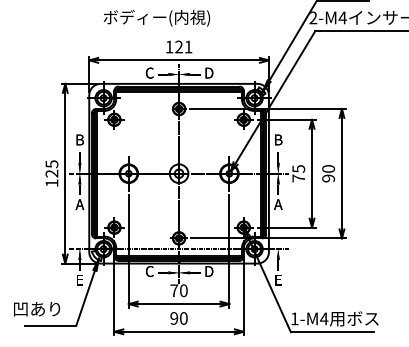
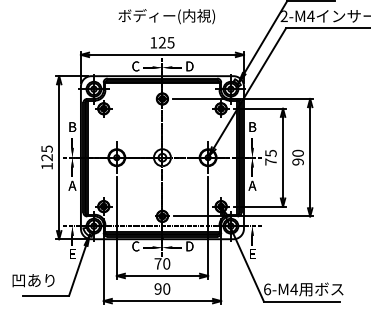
text: (156, 17) -> (166, 15), moved
text: (188, 46) -> (170, 42), 121 -> 125
text: (294, 318) -> (267, 289), 1-M4 -> 6-M4

